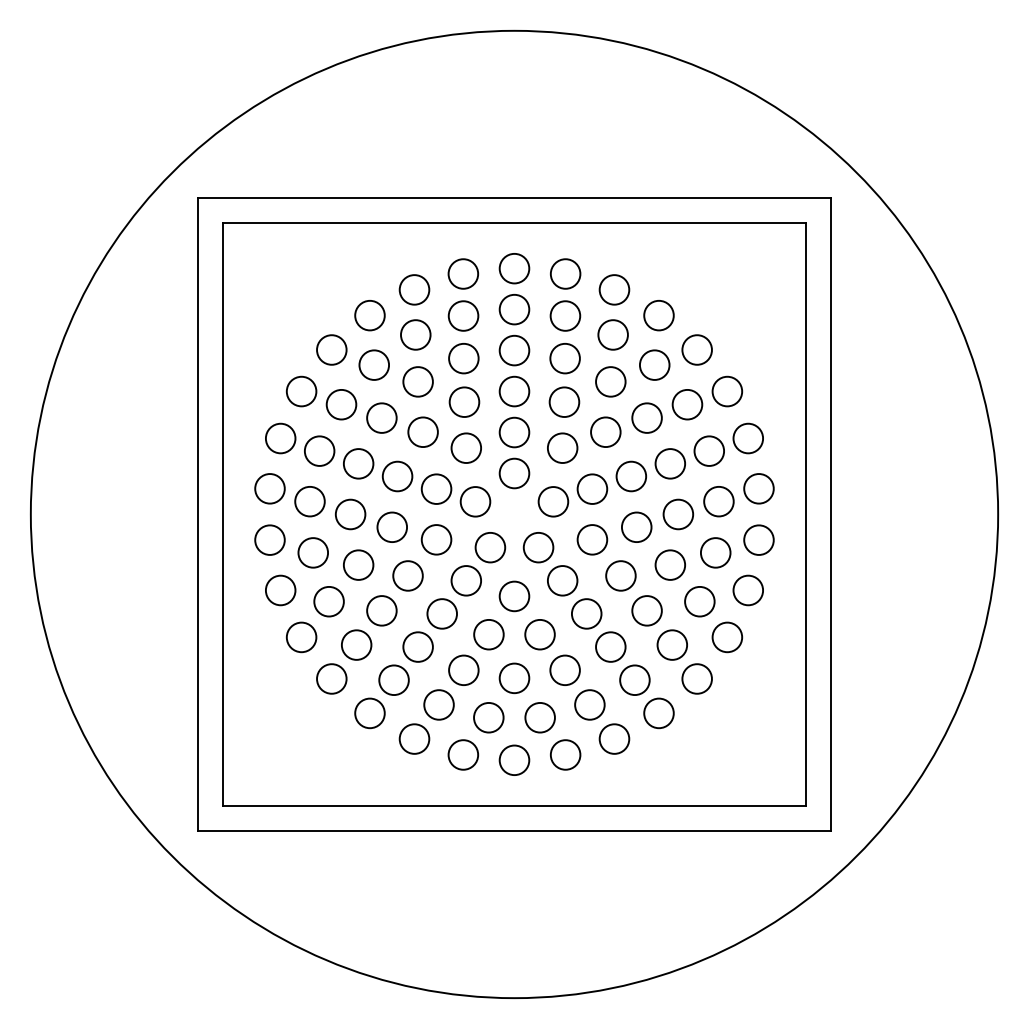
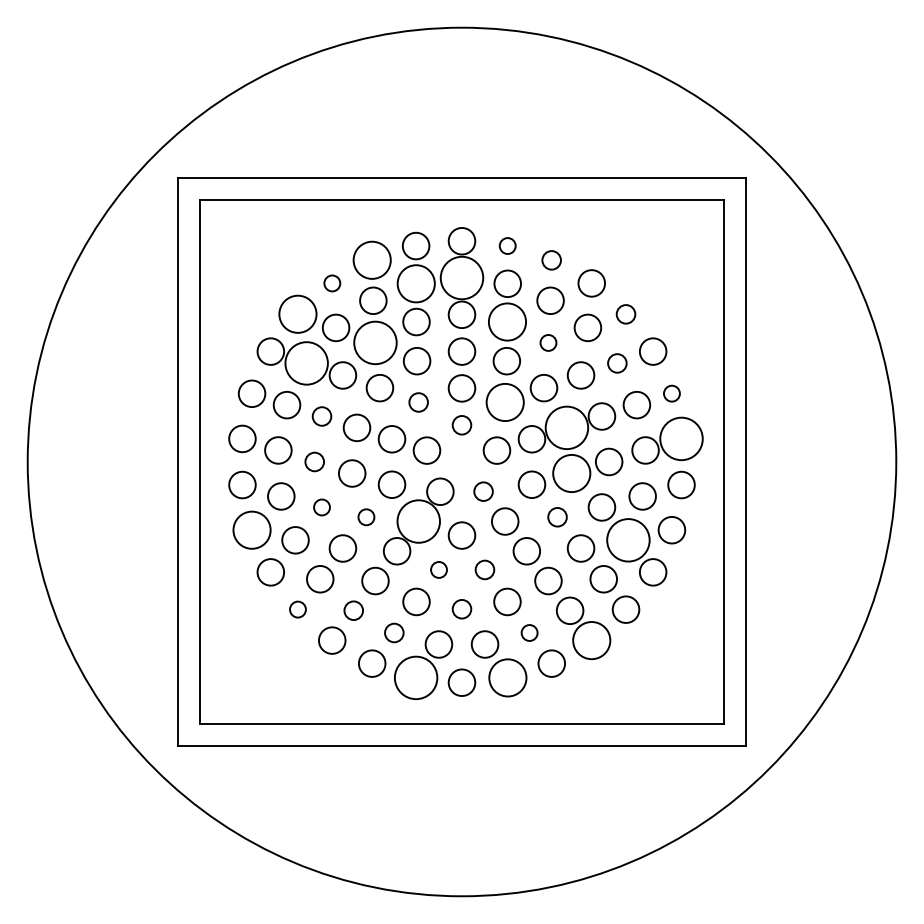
circle: (565, 273) -> (507, 245), size x0.6
circle: (413, 290) -> (371, 260), size x1.4
circle: (614, 290) -> (551, 260), size x0.7
circle: (513, 309) -> (461, 277), size x1.6
circle: (370, 315) -> (332, 283), size x0.6
circle: (462, 315) -> (415, 283), size x1.4
circle: (331, 350) -> (297, 314), size x1.4
circle: (696, 350) -> (625, 314), size x0.7
circle: (565, 358) -> (507, 321), size x1.4
circle: (418, 381) -> (375, 342), size x1.6
circle: (610, 381) -> (548, 342), size x0.6
circle: (341, 404) -> (306, 363), size x1.6
circle: (687, 404) -> (617, 363), size x0.7
circle: (747, 438) -> (671, 393), size x0.6
circle: (466, 448) -> (418, 402), size x0.7
circle: (561, 448) -> (504, 402), size x1.4
circle: (358, 463) -> (321, 416), size x0.7
circle: (513, 473) -> (461, 425), size x0.7
circle: (630, 476) -> (566, 427), size x1.6
circle: (758, 488) -> (681, 438), size x1.6
circle: (350, 513) -> (314, 461), size x0.7
circle: (636, 527) -> (571, 473), size x1.4
circle: (538, 547) -> (483, 491), size x0.7
circle: (358, 565) -> (321, 507), size x0.6
circle: (408, 576) -> (366, 517), size x0.6
circle: (620, 576) -> (557, 517), size x0.7
circle: (466, 580) -> (418, 521), size x1.6
circle: (280, 589) -> (251, 529), size x1.4
circle: (699, 601) -> (628, 540), size x1.6
circle: (488, 634) -> (438, 569), size x0.6
circle: (539, 634) -> (484, 569), size x0.7
circle: (331, 678) -> (297, 609), size x0.6
circle: (513, 678) -> (461, 609), size x0.7
circle: (393, 679) -> (353, 610), size x0.7
circle: (439, 704) -> (394, 632), size x0.7
circle: (589, 704) -> (529, 632), size x0.6
circle: (658, 713) -> (591, 640), size x1.4
circle: (462, 754) -> (415, 677), size x1.6
circle: (565, 754) -> (507, 677), size x1.4

